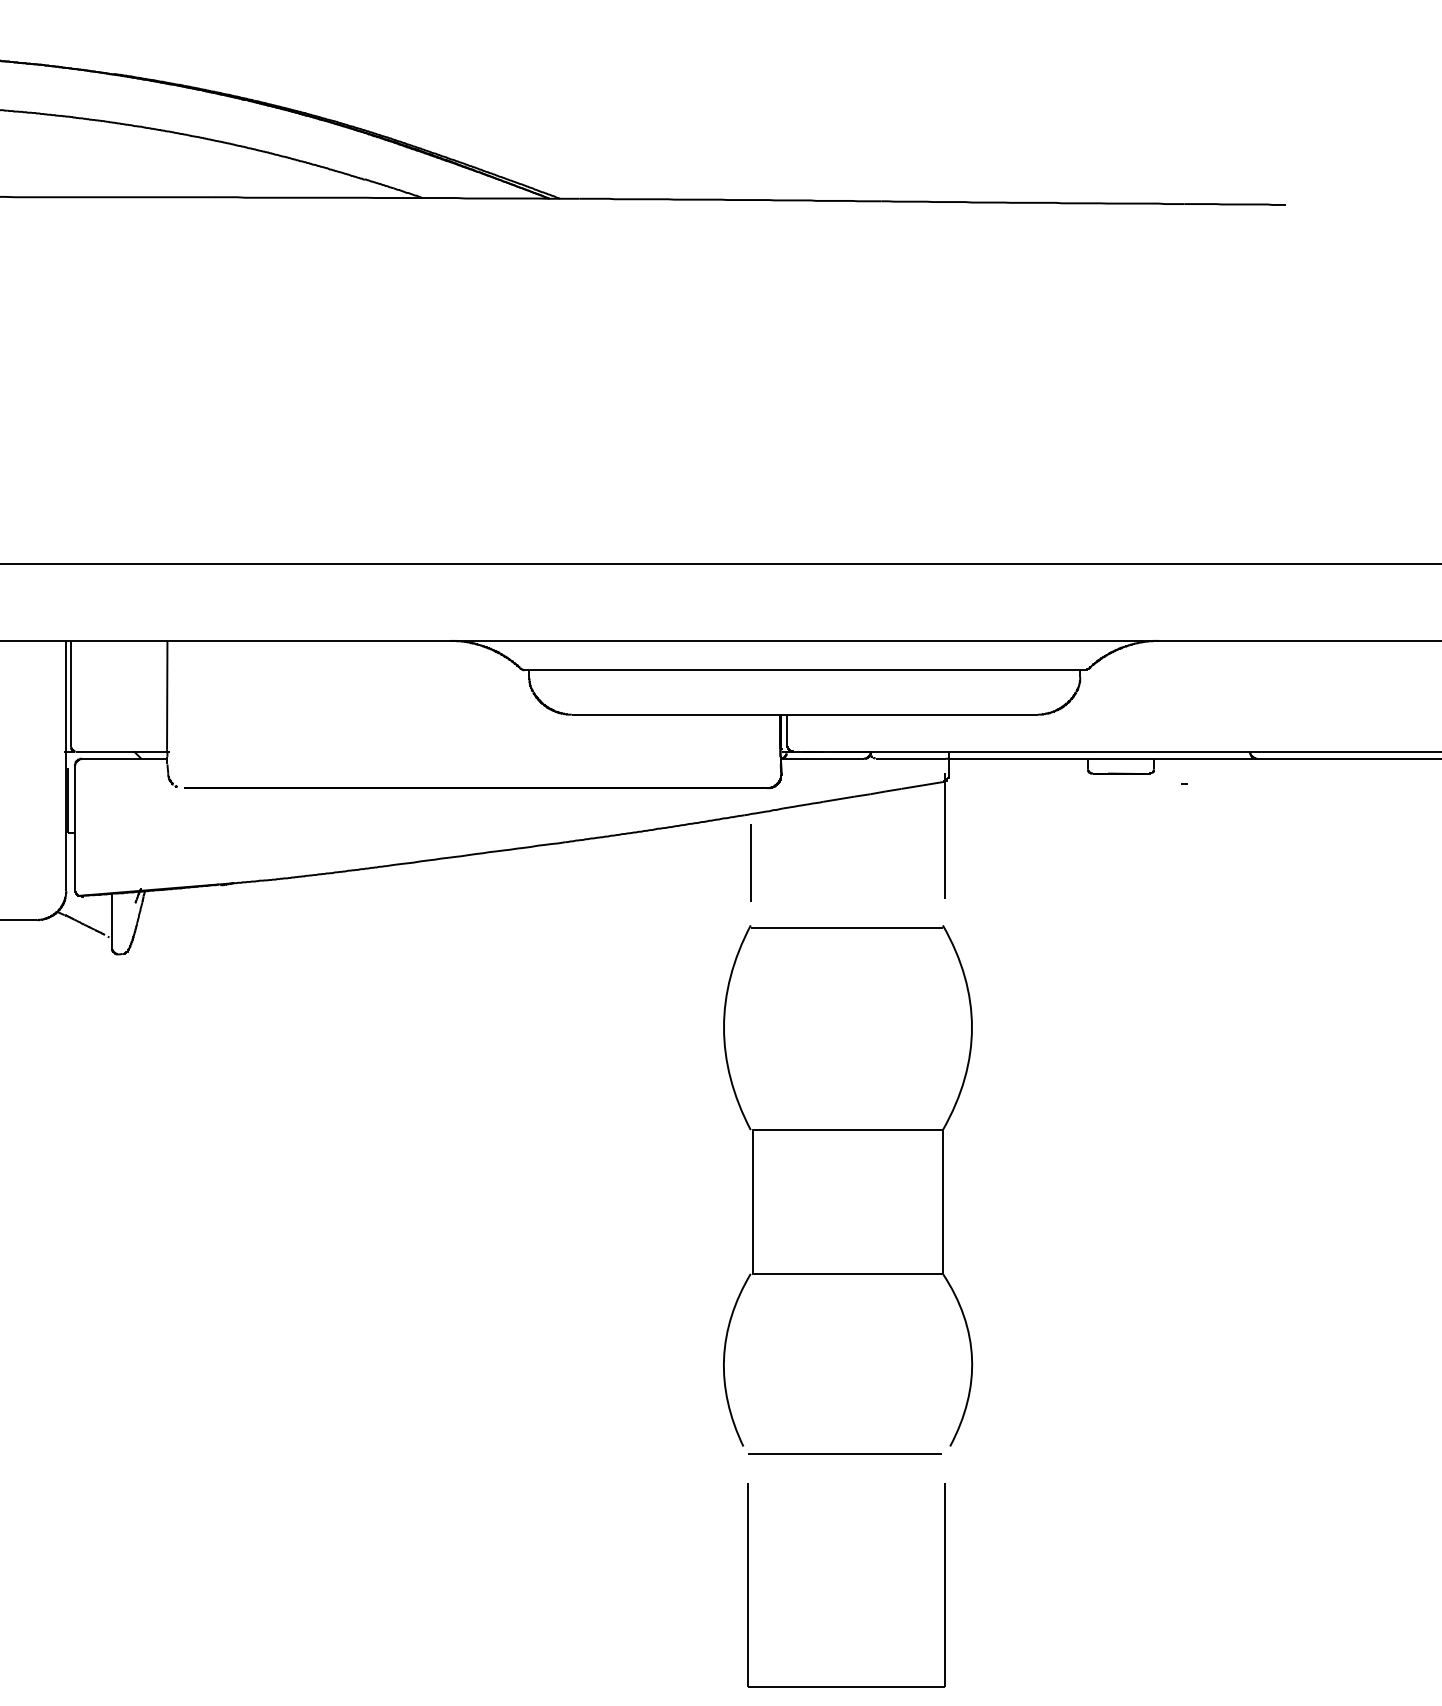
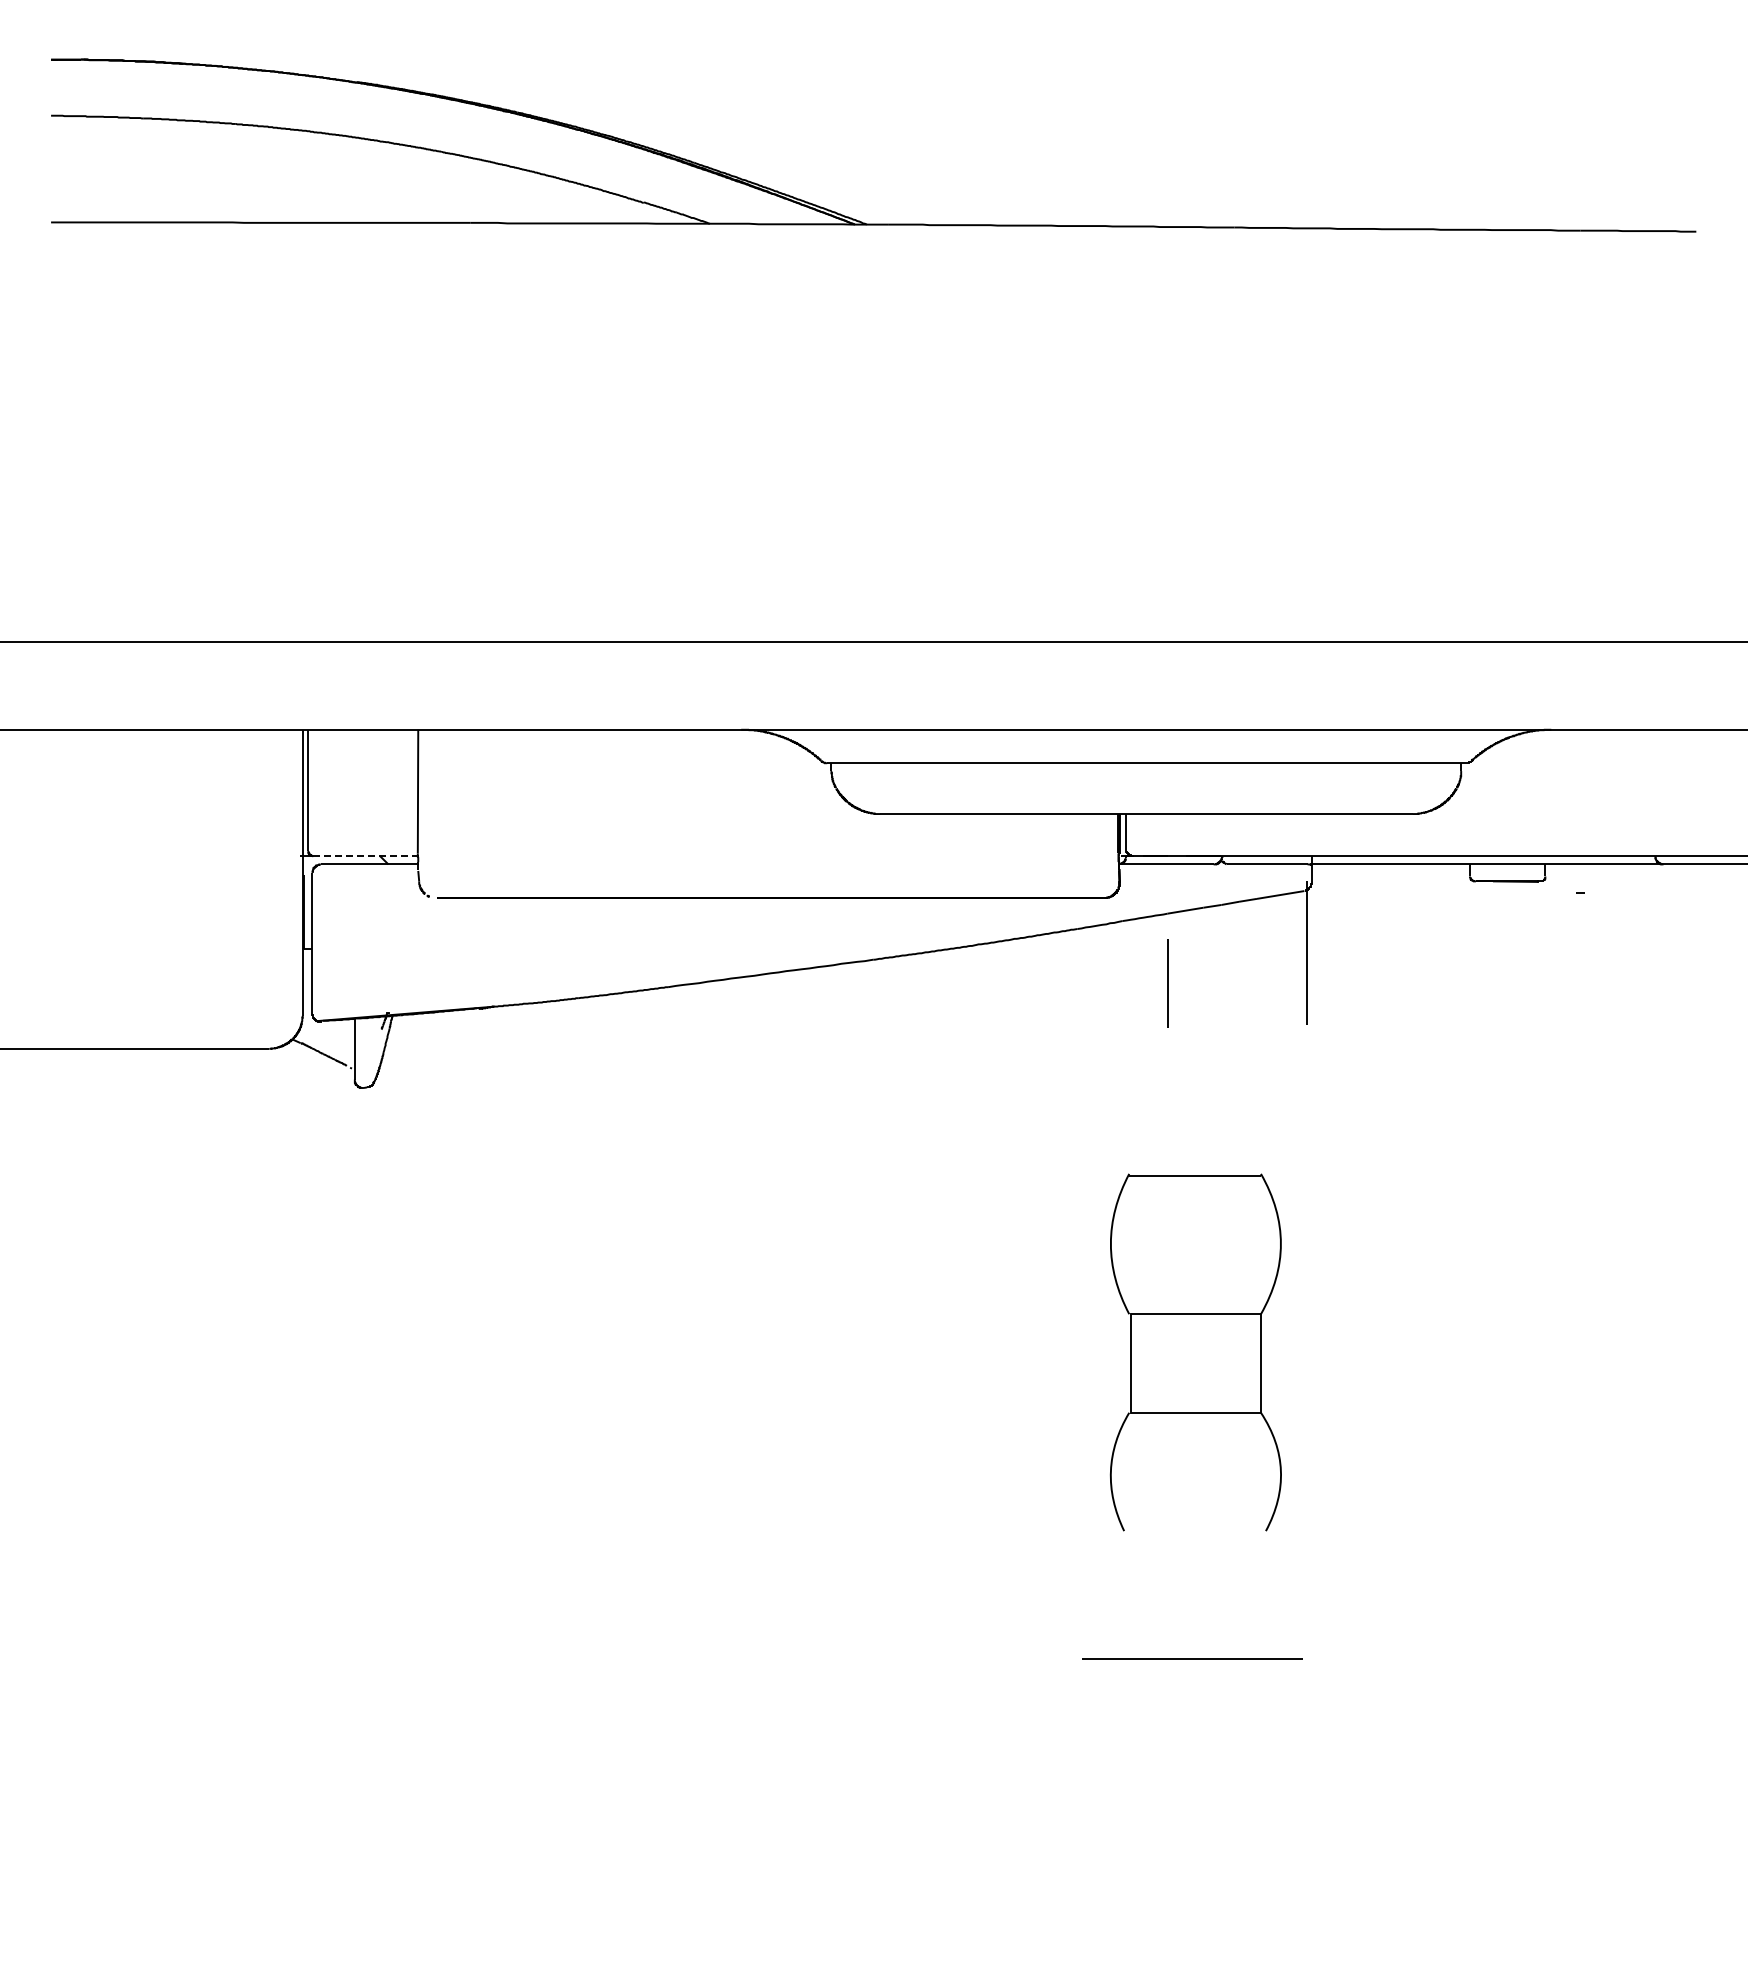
line: (123, 751) -> (367, 856), solid -> dashed
line: (750, 862) -> (1167, 983), moved
part: (847, 1185) -> (1195, 1352), size x0.6
part: (748, 1584) -> (1082, 1808), removed

